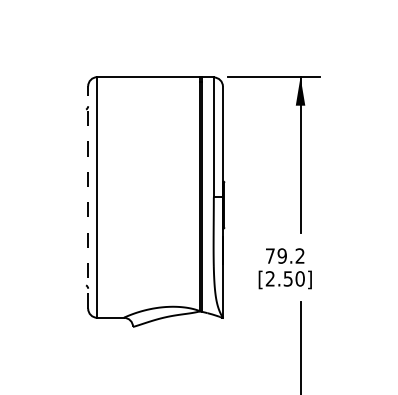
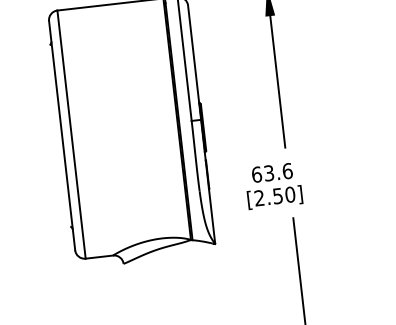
line: (88, 196) -> (62, 134), dashed -> solid
text: (284, 255) -> (271, 172), 79.2 -> 63.6

